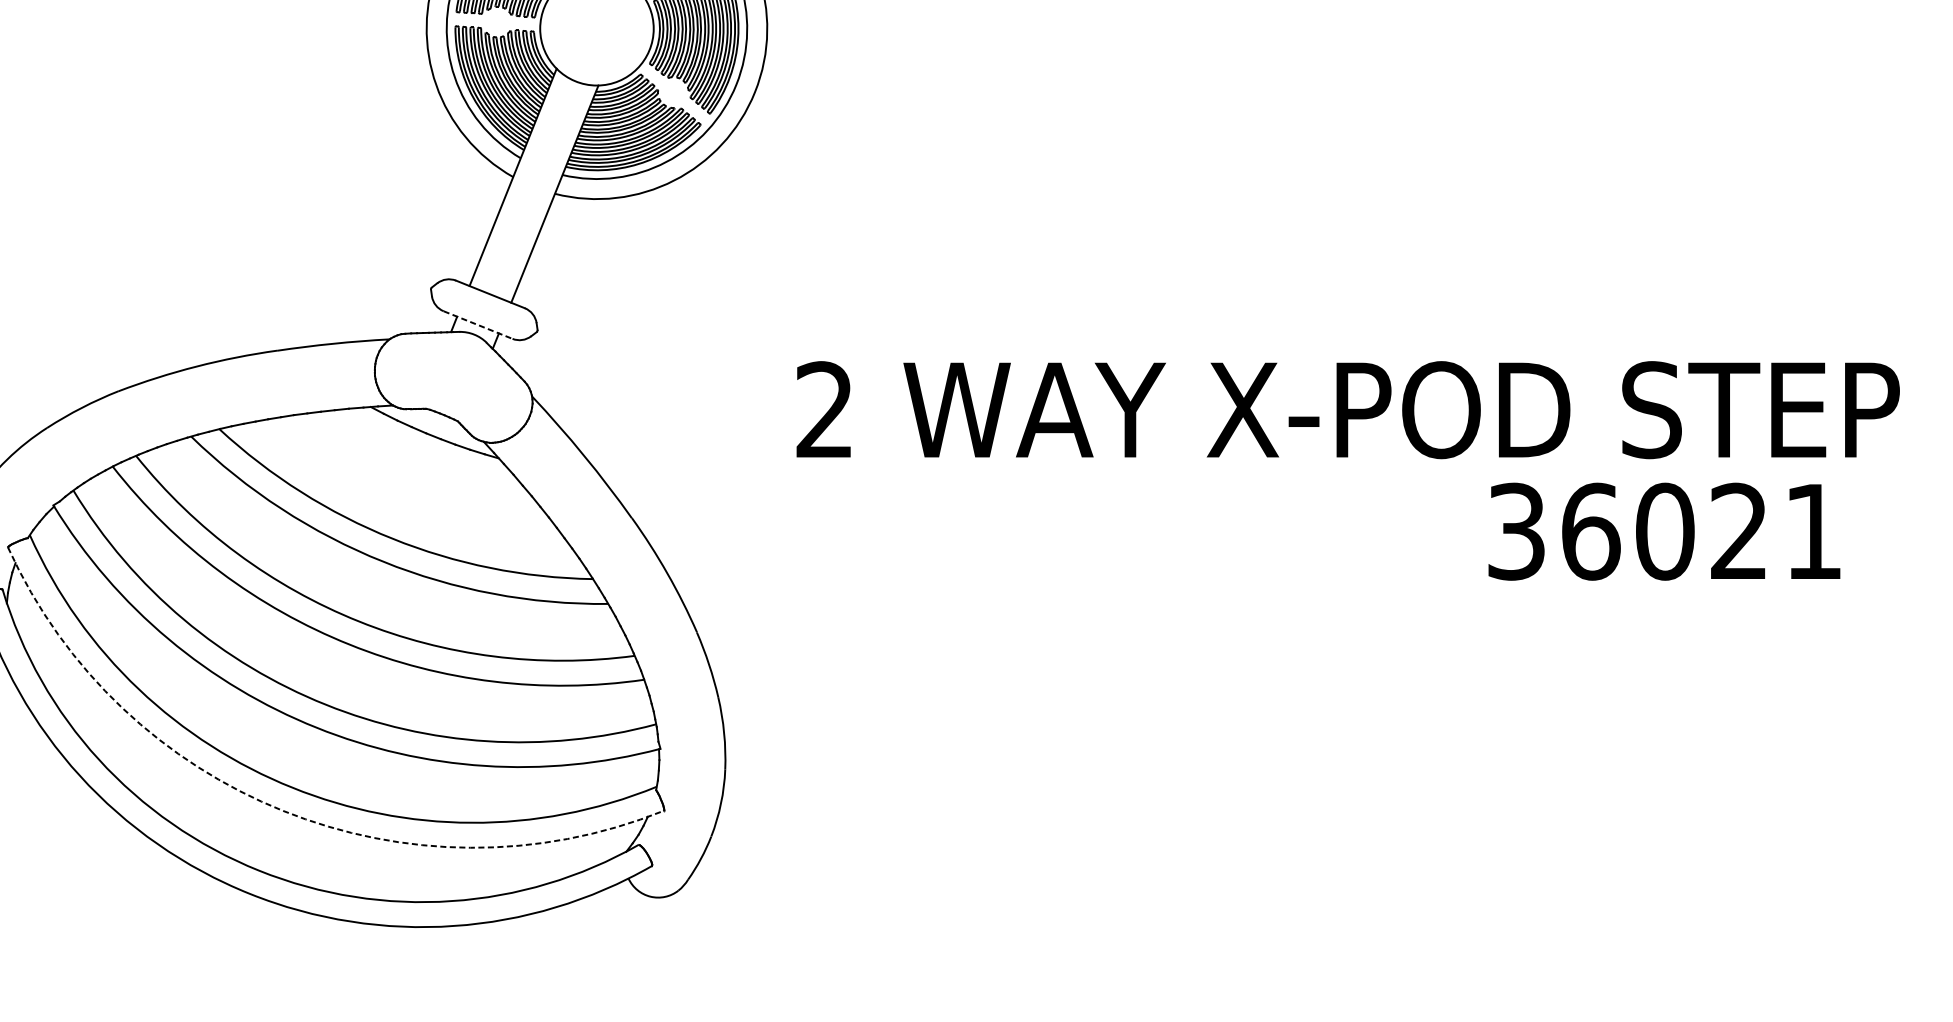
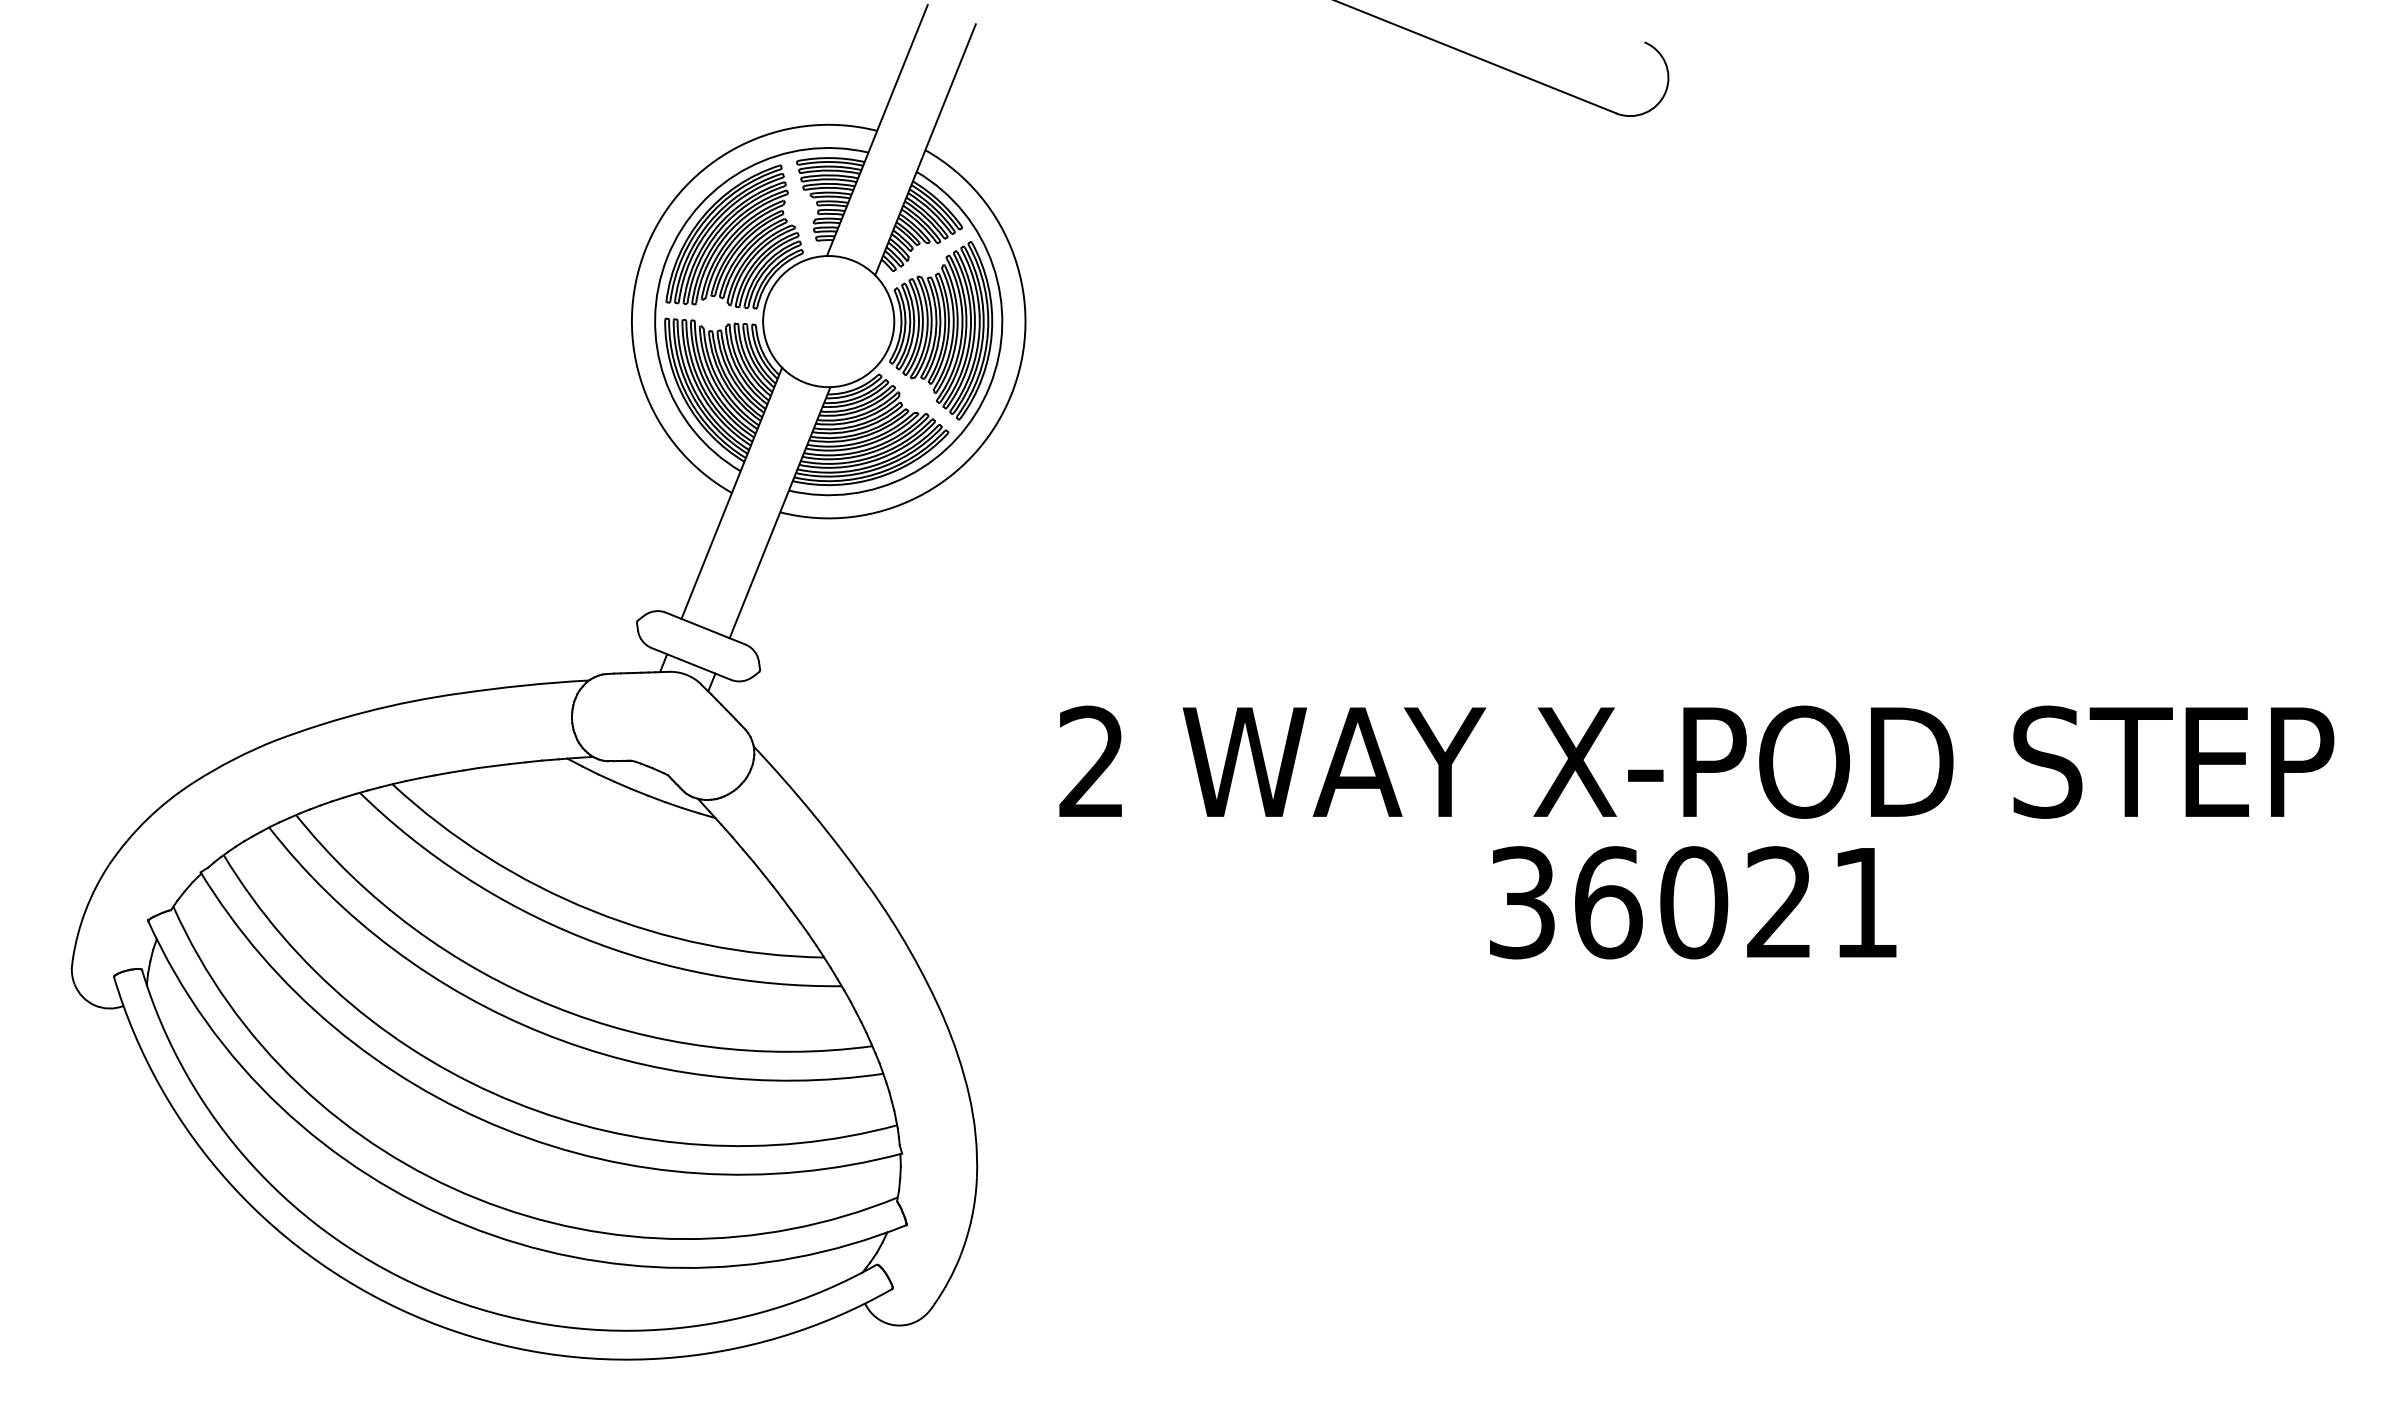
line: (478, 324) -> (691, 663), dashed -> solid
text: (1664, 531) -> (1693, 902), moved
arc: (283, 811) -> (466, 1225), dashed -> solid

